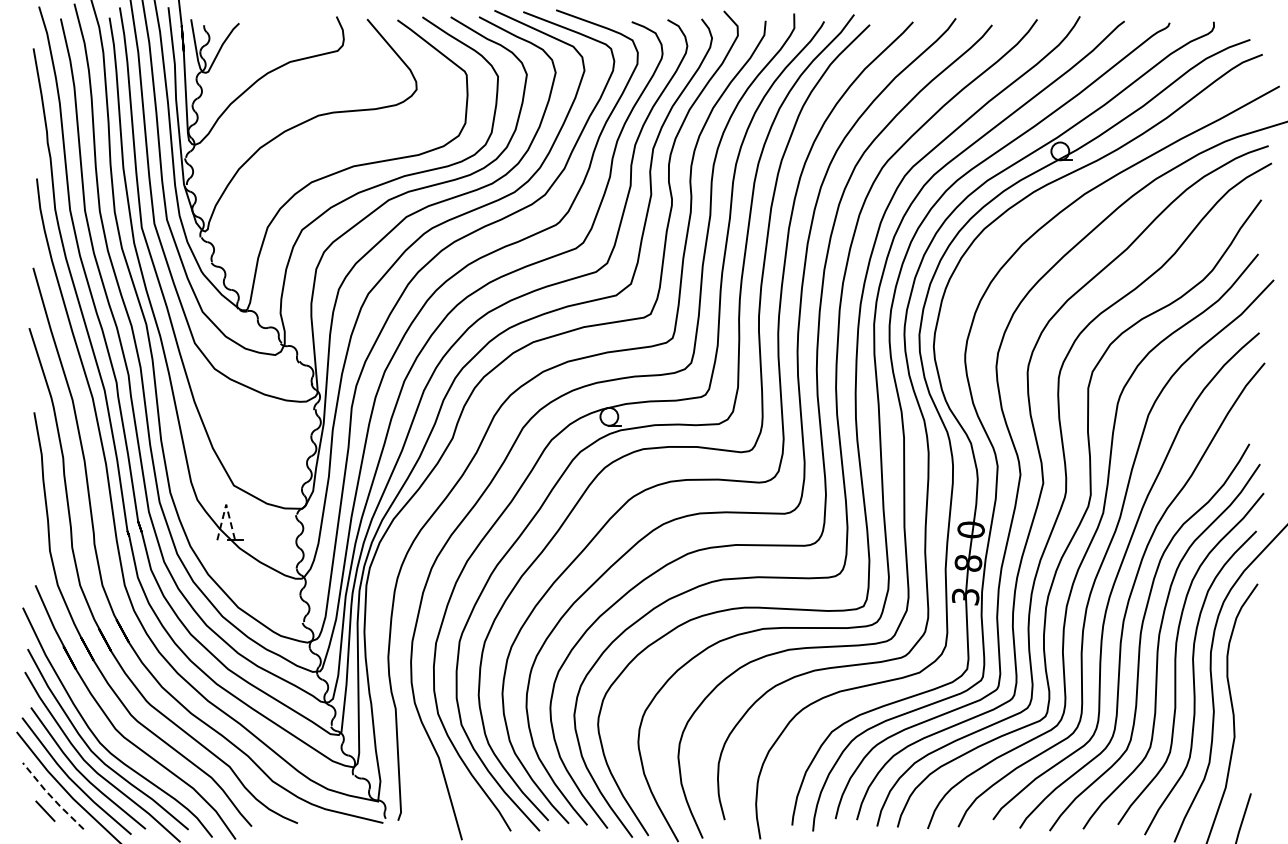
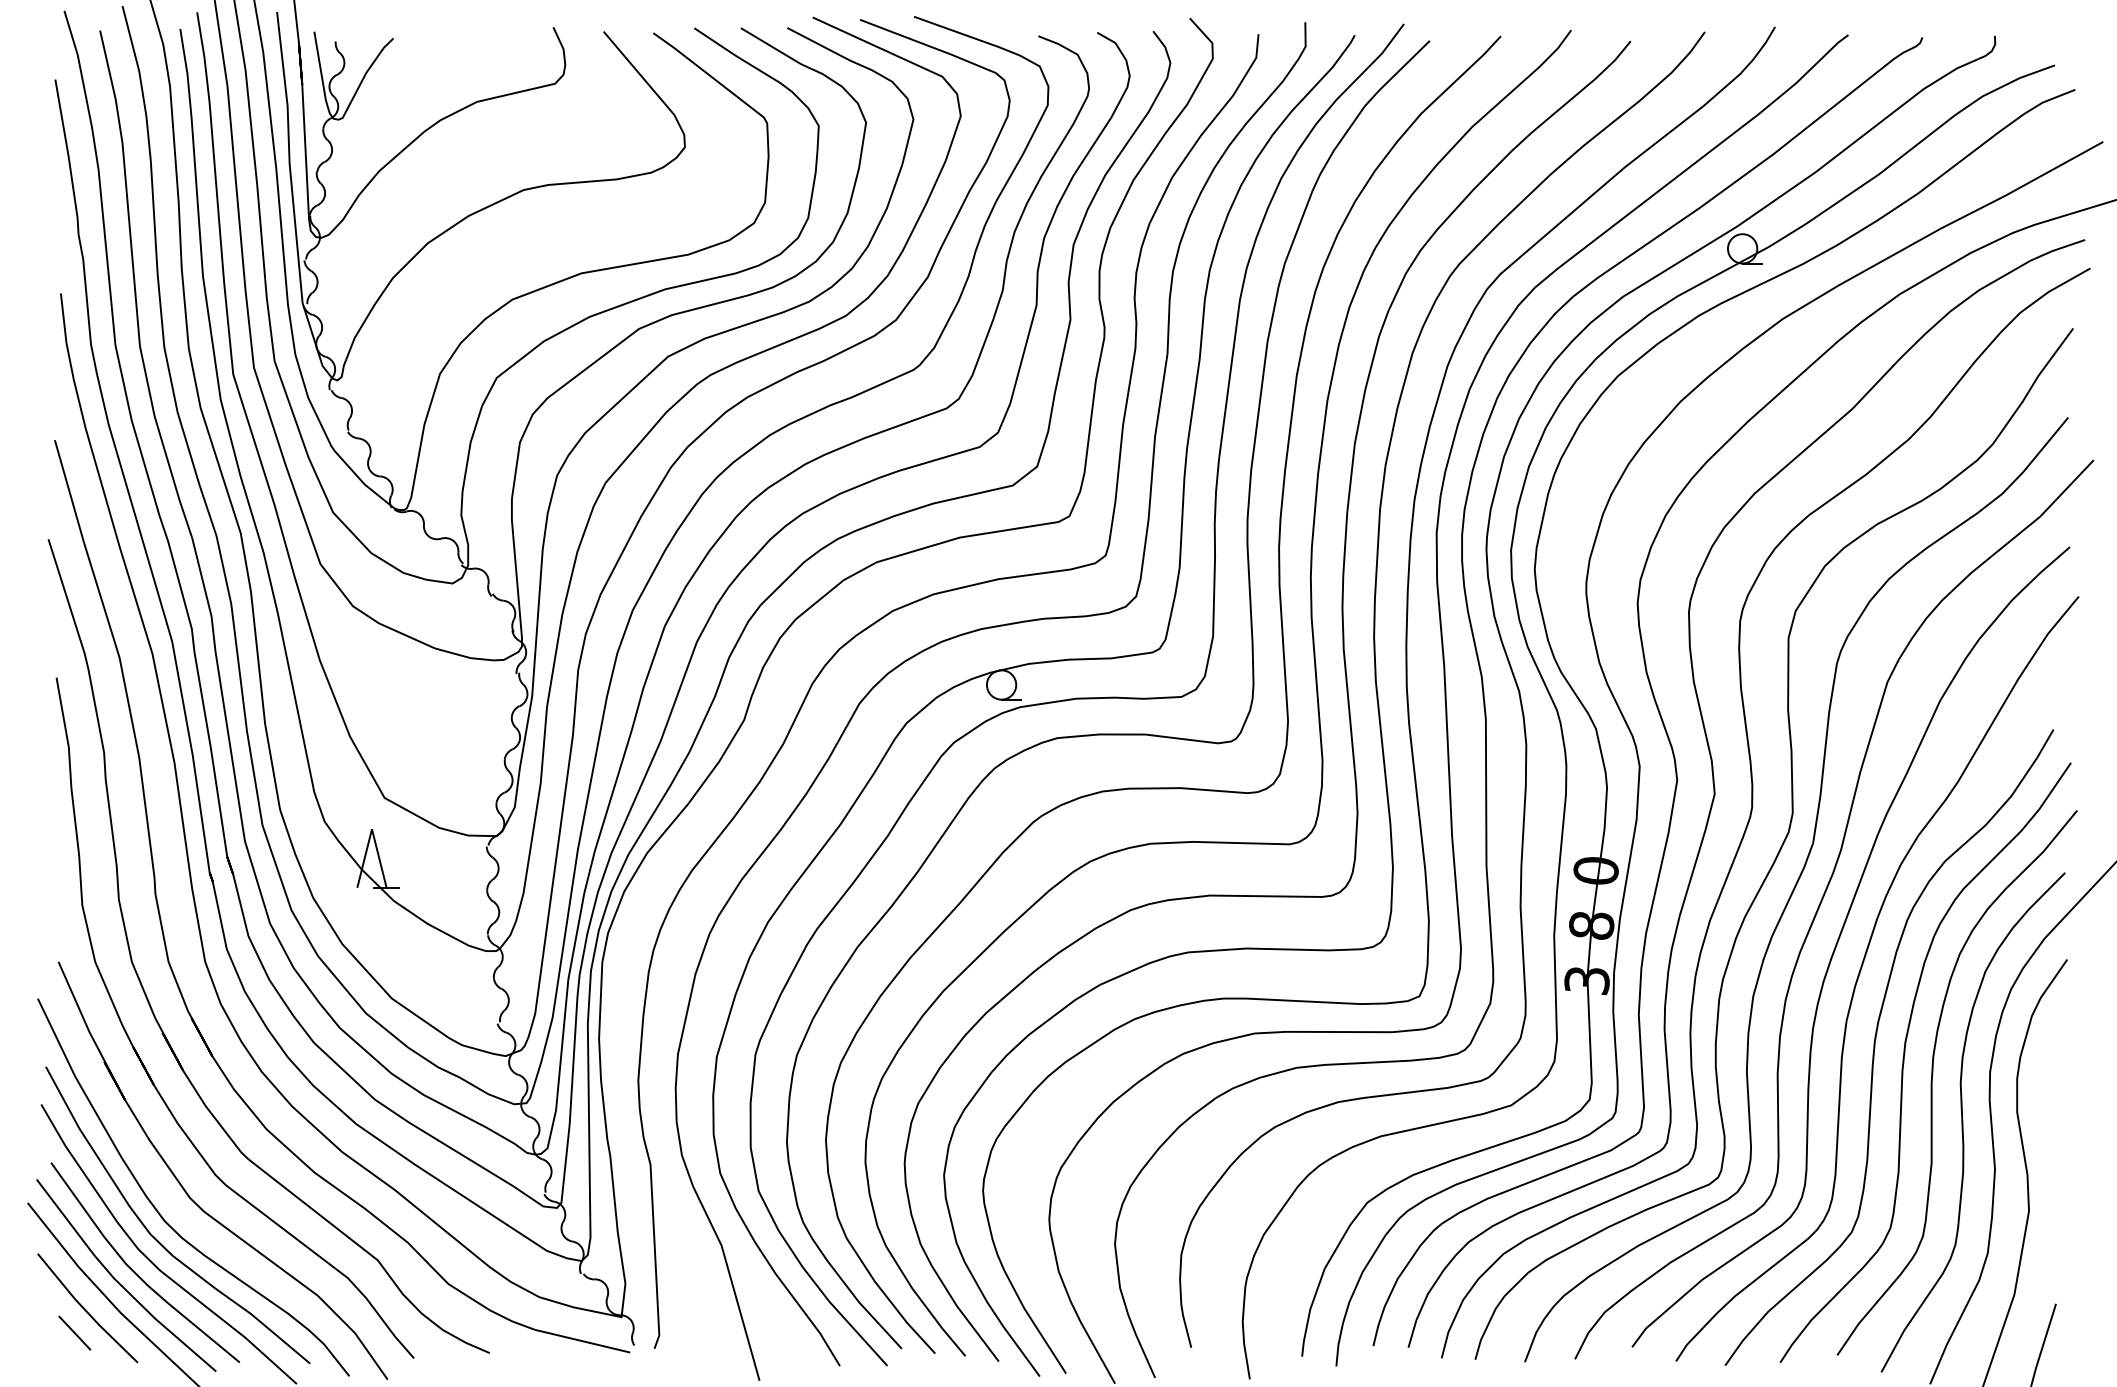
line: (226, 504) -> (372, 829), dashed -> solid
line: (51, 796) -> (84, 1308), dashed -> solid

